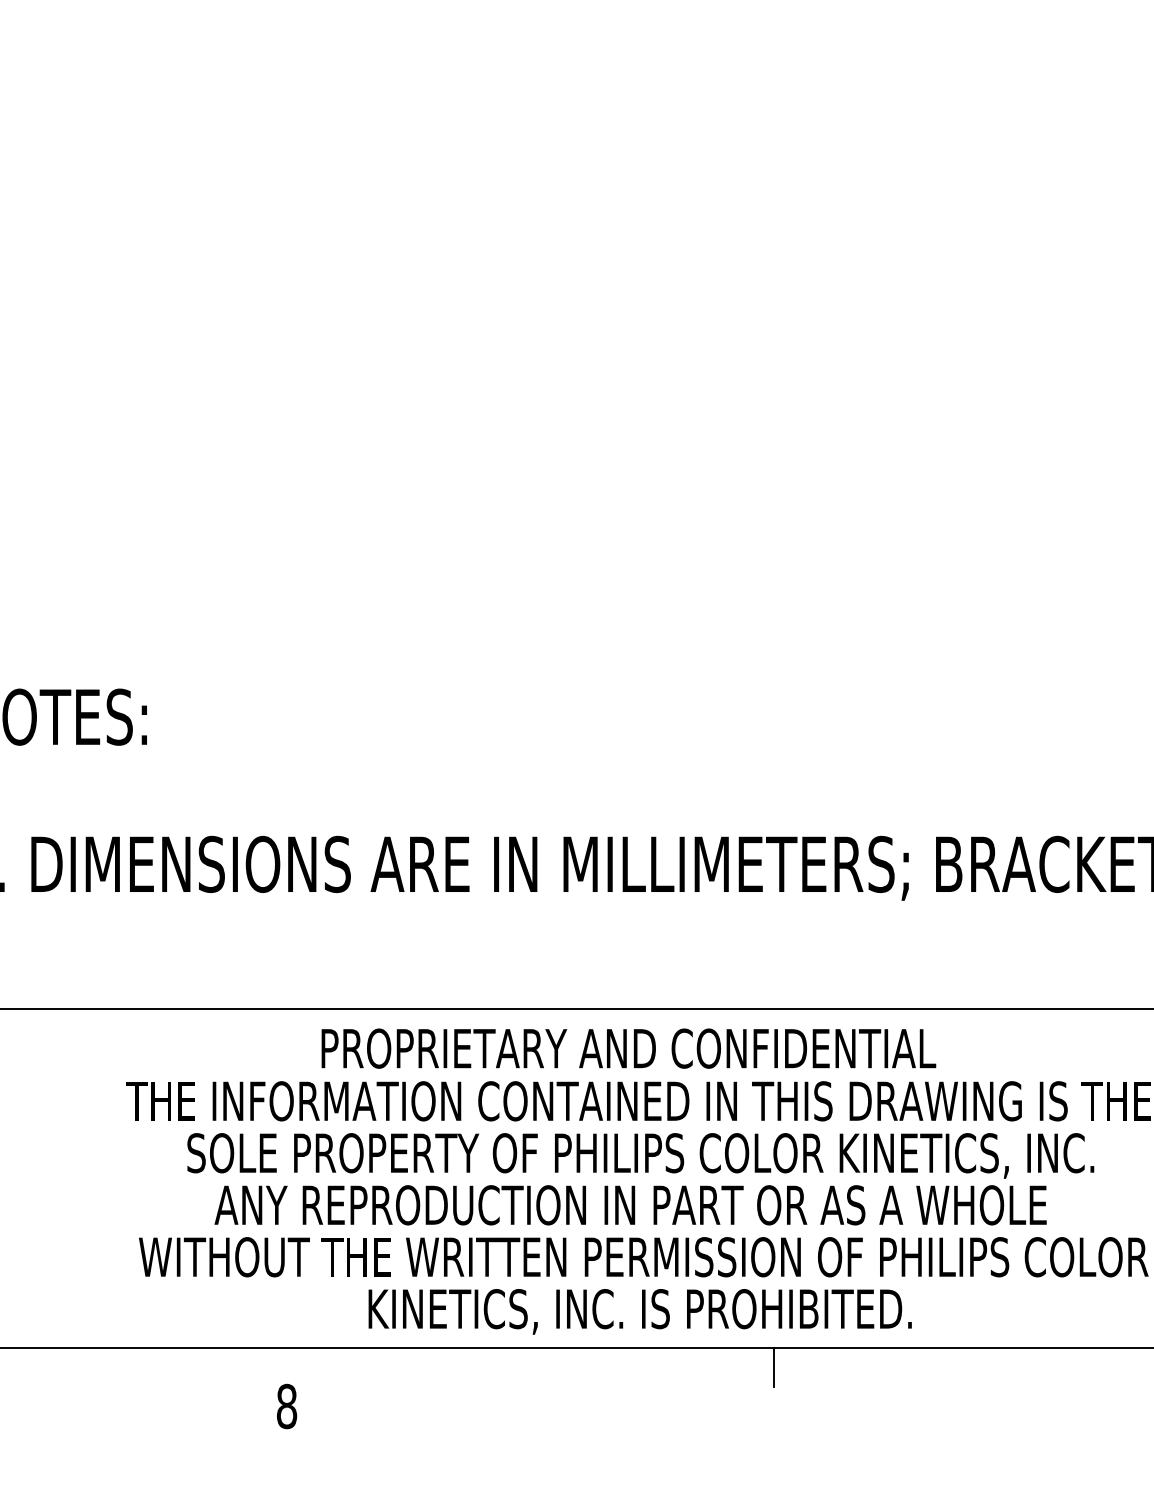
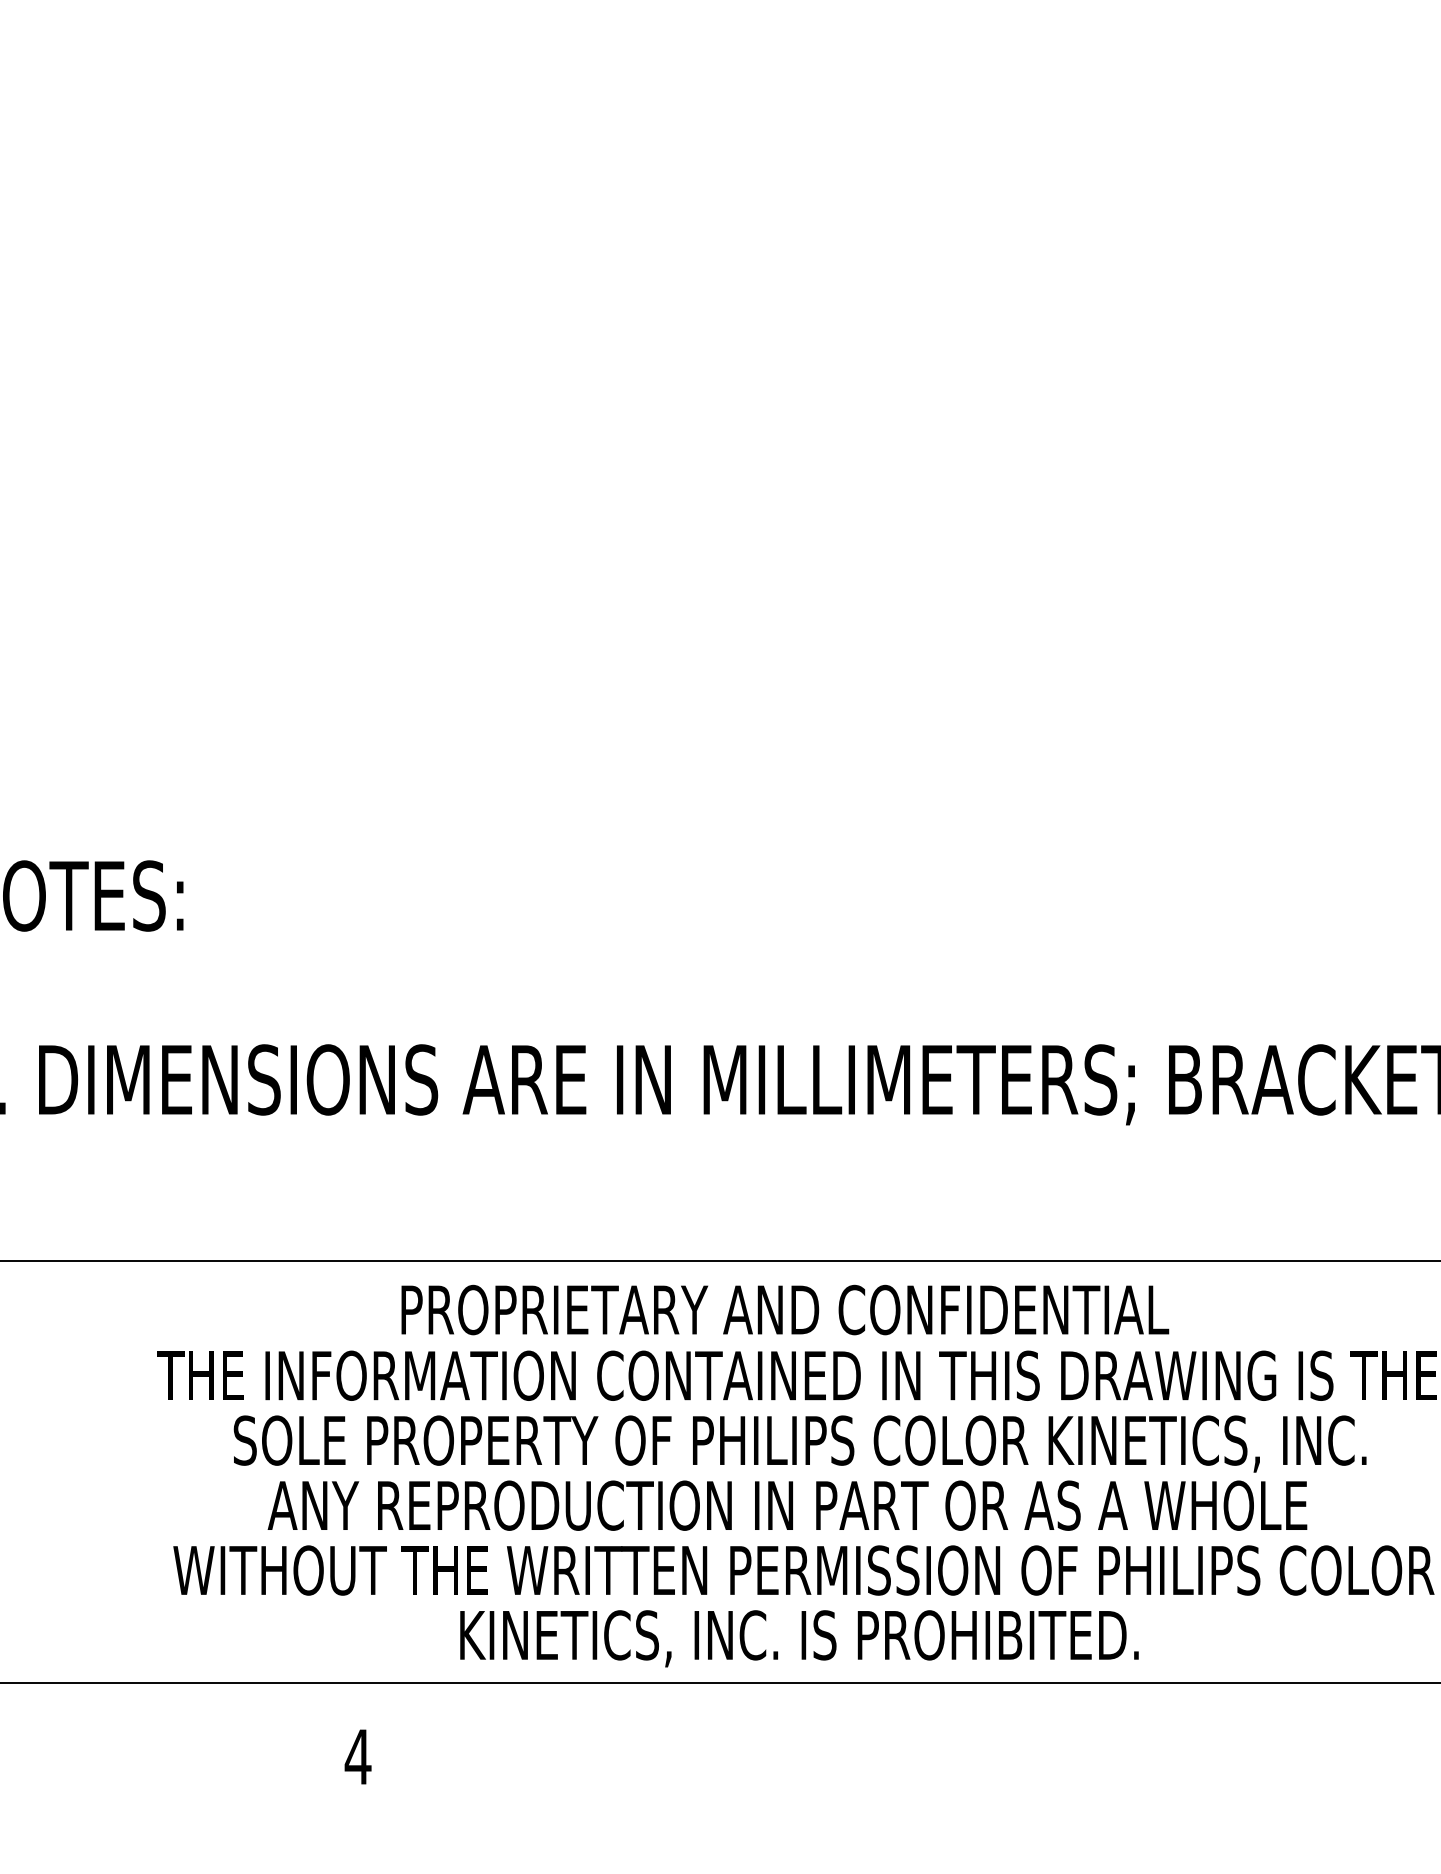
line: (773, 1367) -> (965, 1708), removed
text: (286, 1406) -> (357, 1756), 8 -> 4

